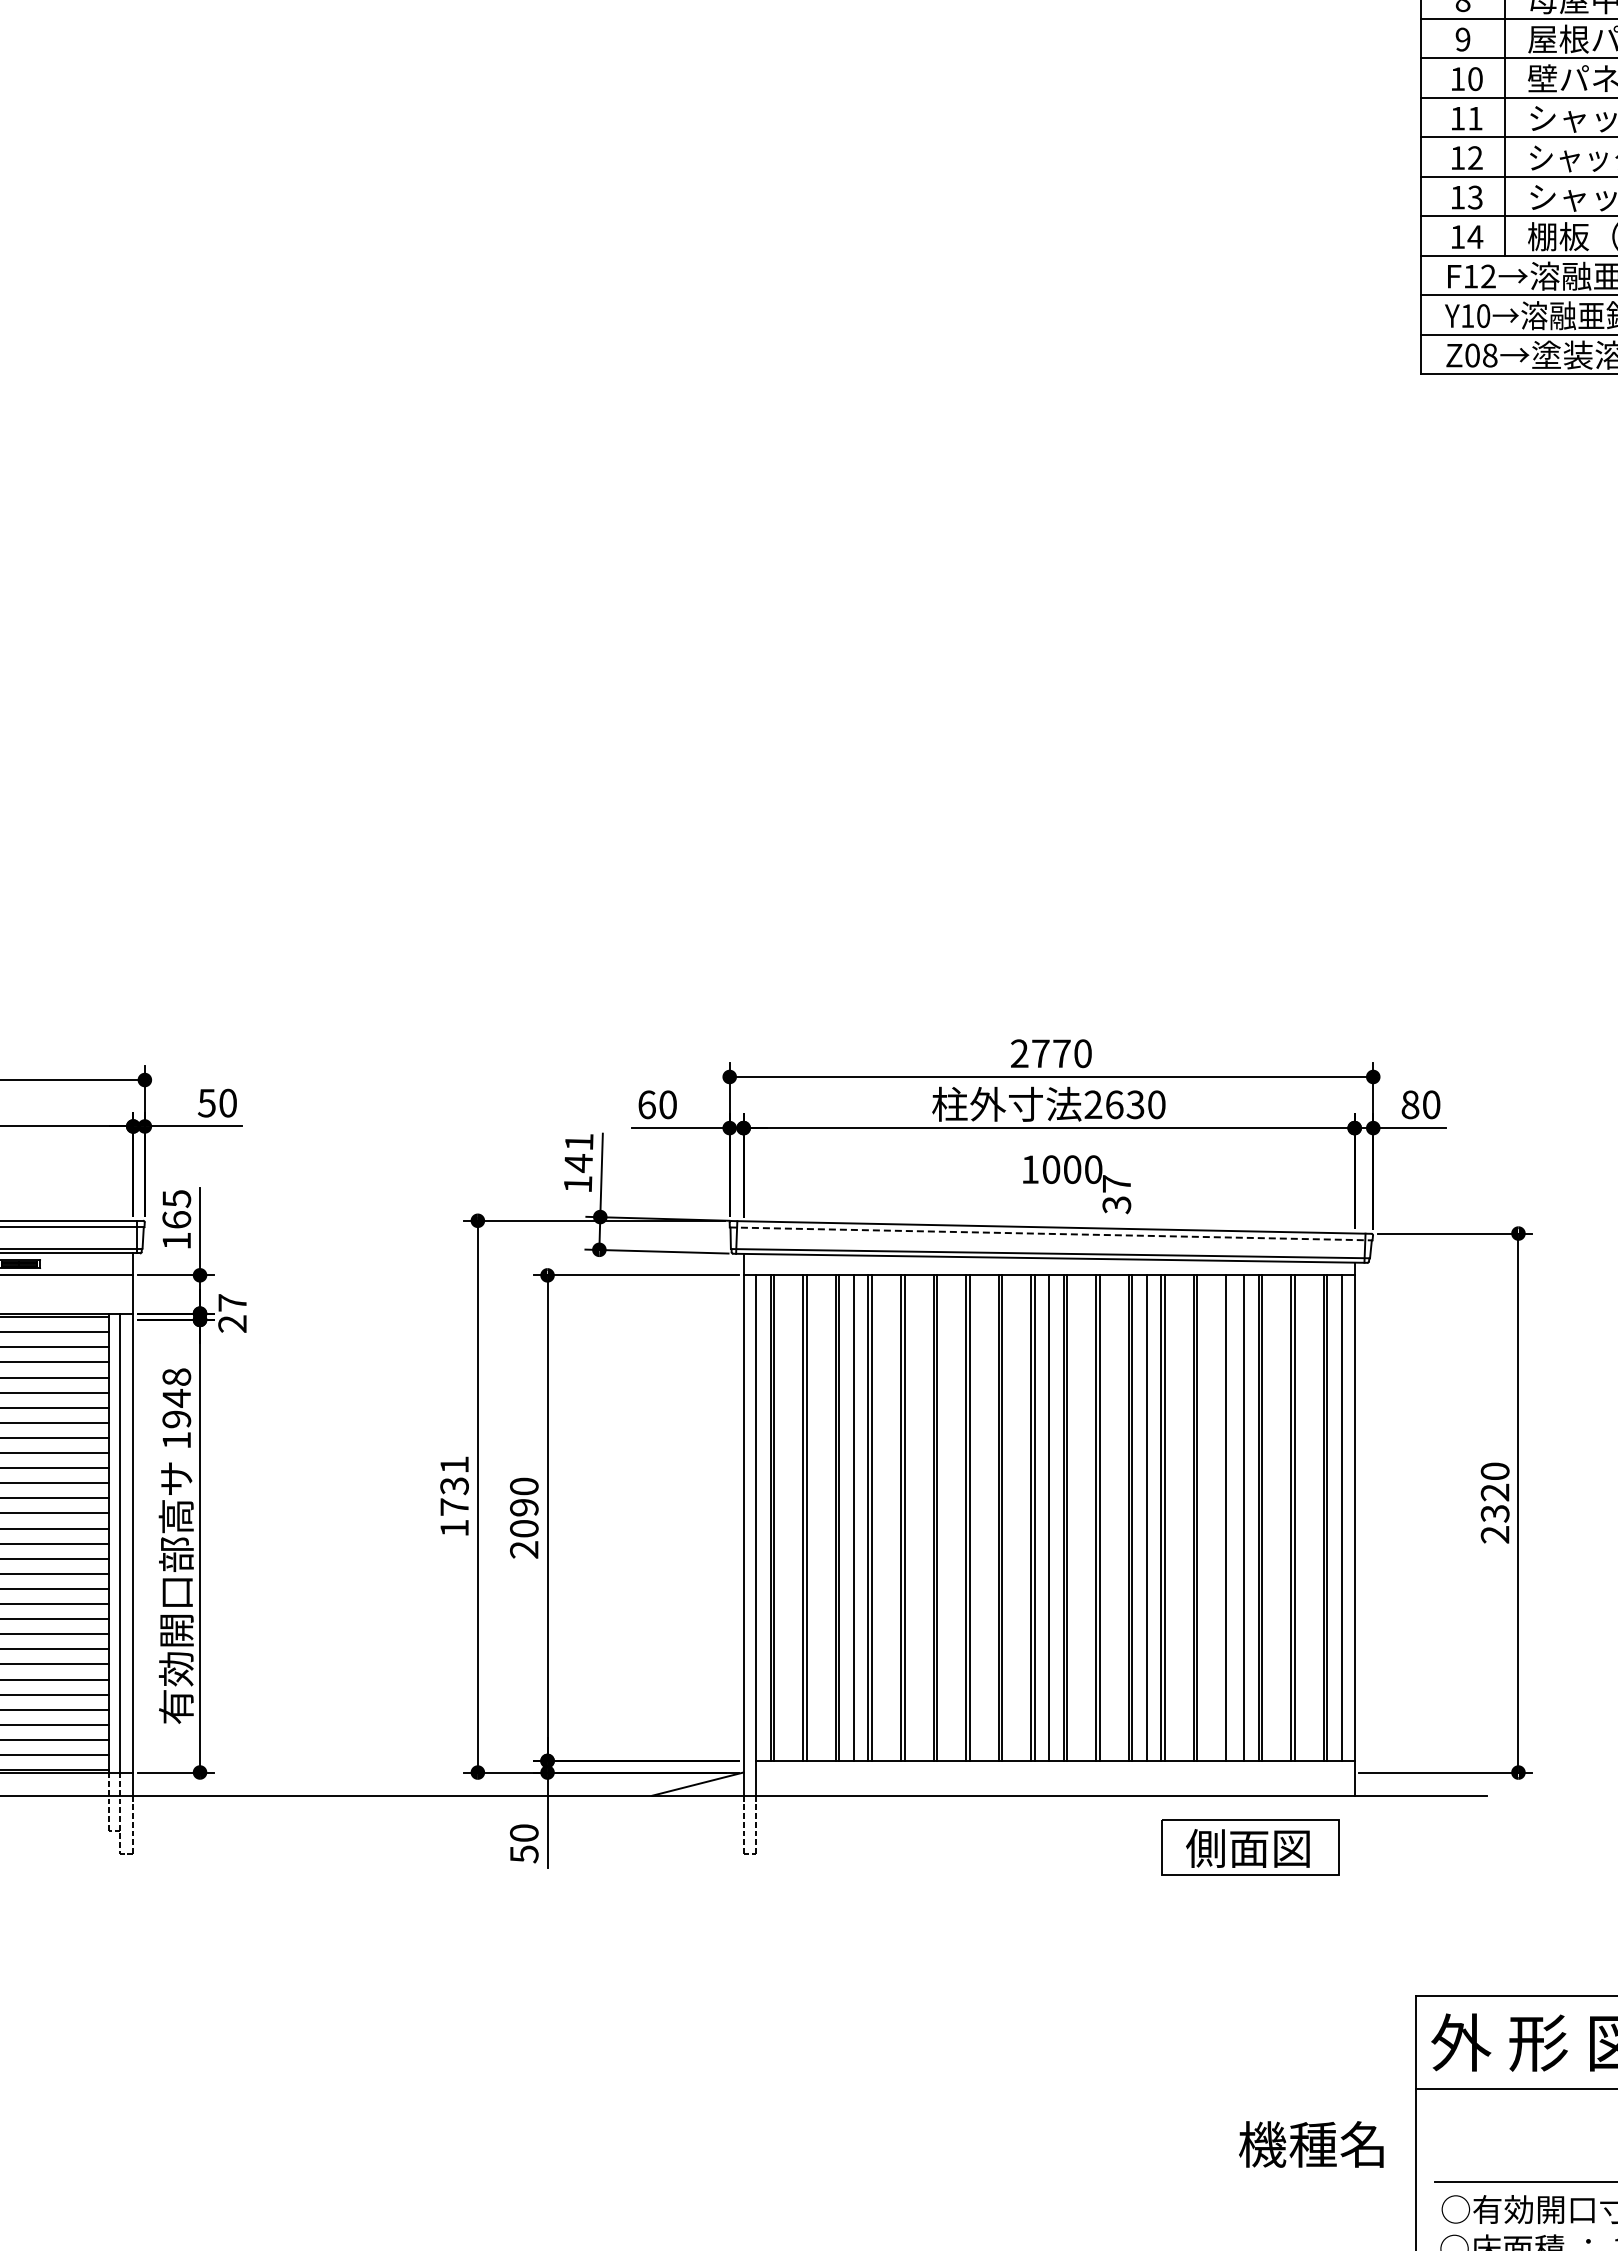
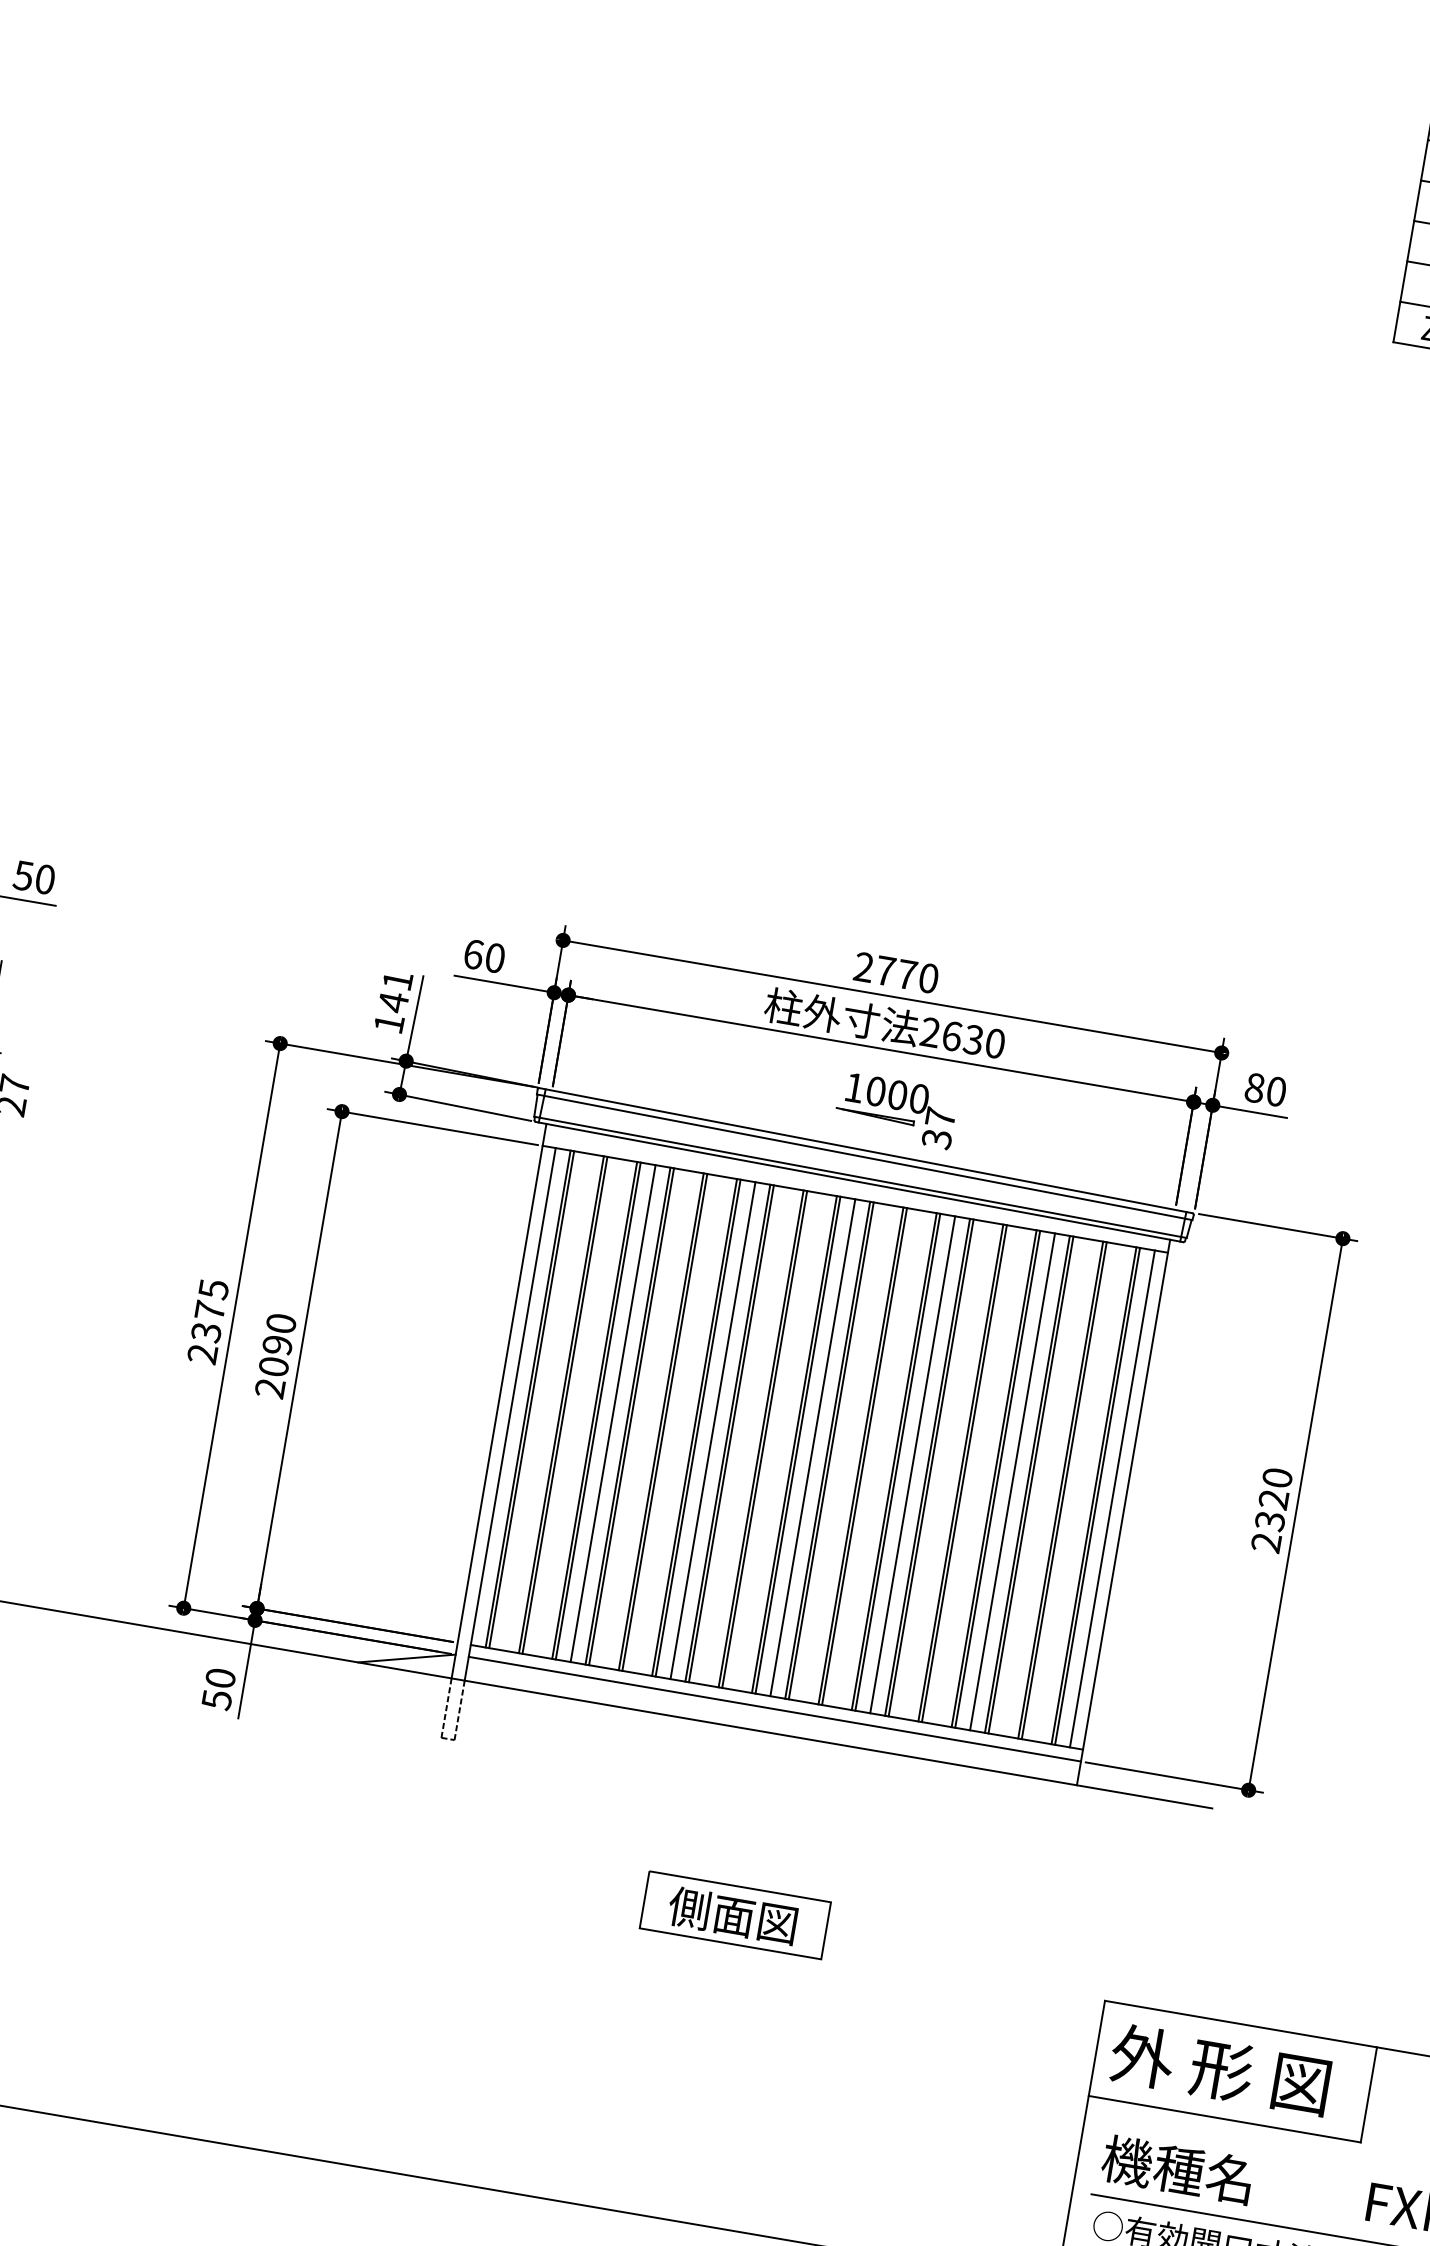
part: (1054, 1193) -> (875, 1116), added
line: (1051, 1233) -> (865, 1156), dashed -> solid
text: (454, 1496) -> (208, 1321), 1731 -> 2375
line: (951, 1517) -> (713, 1430), added
line: (1229, 1517) -> (997, 1478), added
line: (1055, 1772) -> (774, 1709), added
part: (1250, 1847) -> (735, 1915), moved
text: (1311, 2144) -> (1177, 2169), moved

